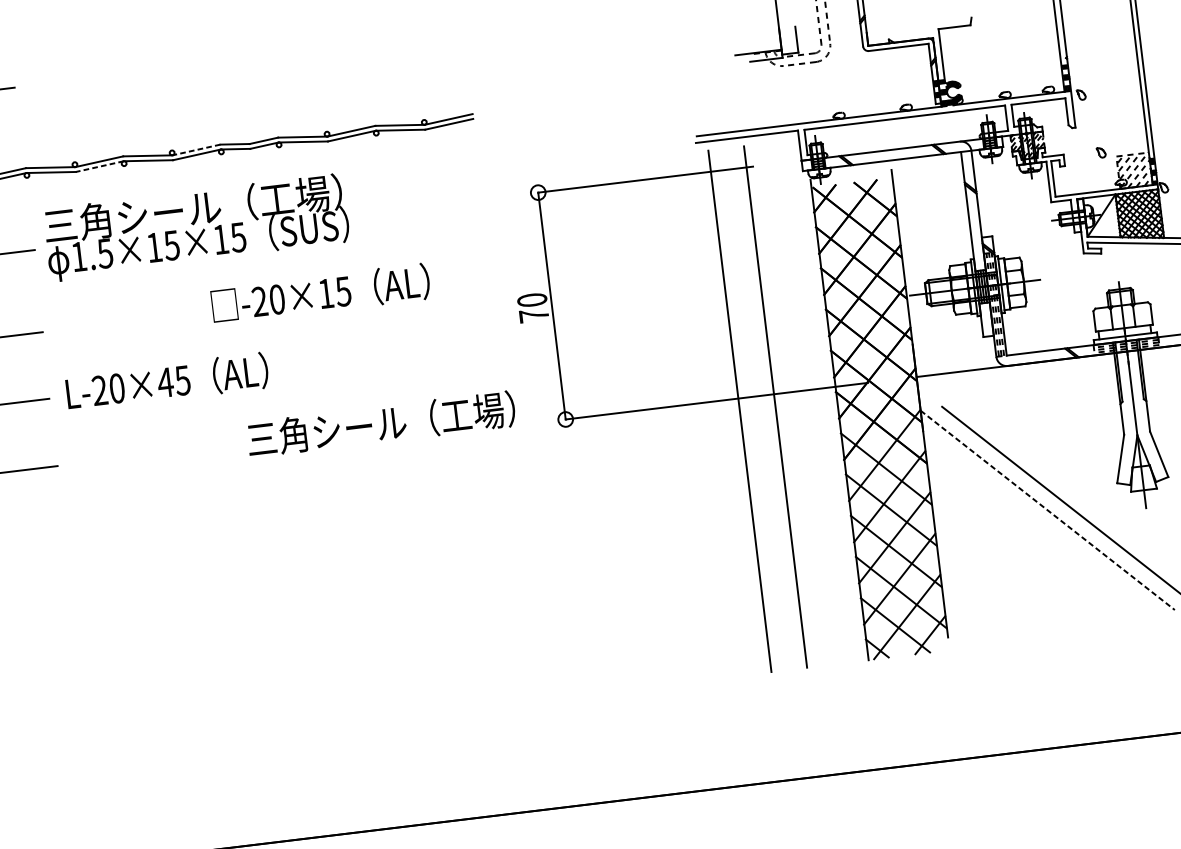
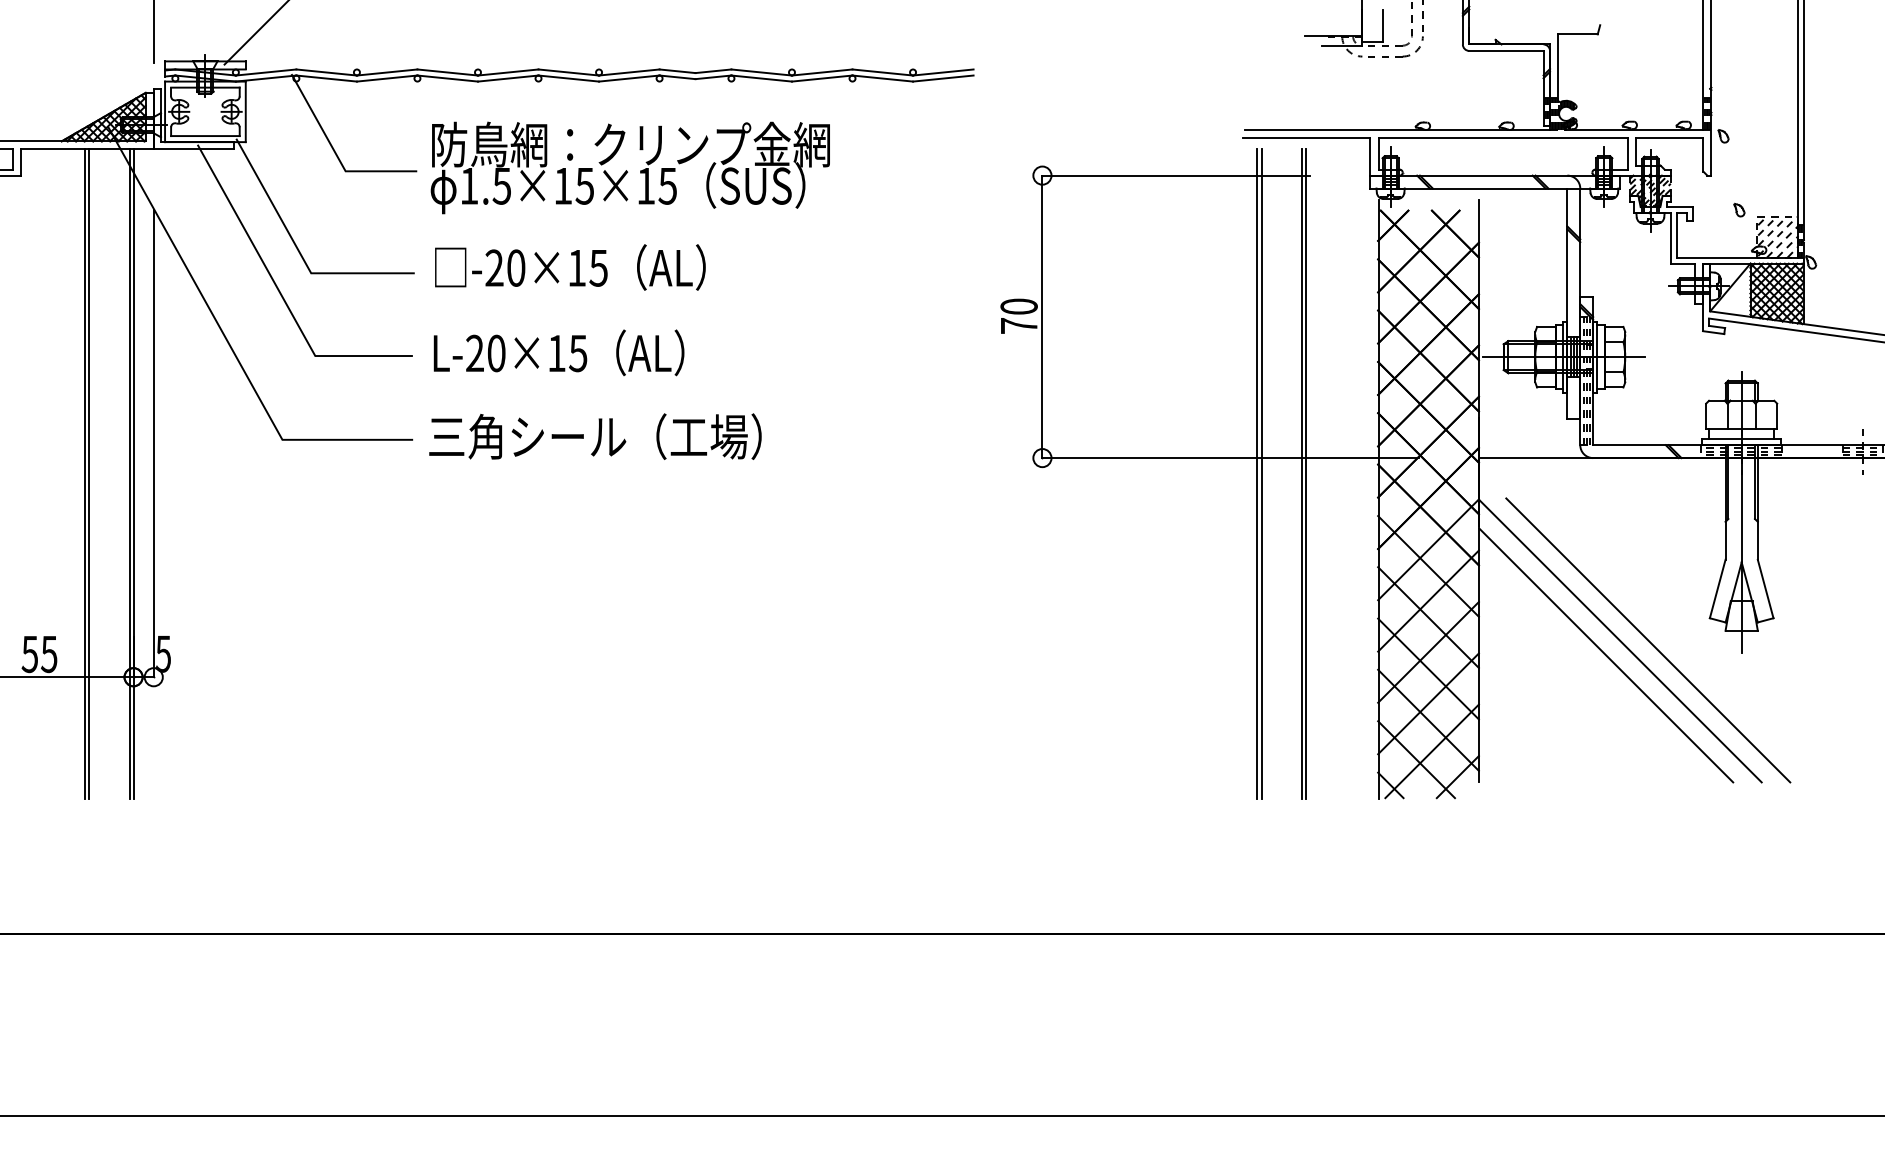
line: (195, 150) -> (628, 72), dashed -> solid
line: (99, 166) -> (507, 78), dashed -> solid
text: (204, 207) -> (630, 144), 三角シール（工場） -> 防鳥網：クリンプ金網
text: (320, 293) -> (570, 267), moved
text: (165, 382) -> (556, 353), L-20×45 -> L-20×15
line: (778, 406) -> (1305, 473), added
line: (743, 410) -> (1261, 473), added
text: (381, 424) -> (595, 436), moved
line: (1047, 510) -> (1620, 641), dashed -> solid
line: (1037, 523) -> (1606, 655), added

